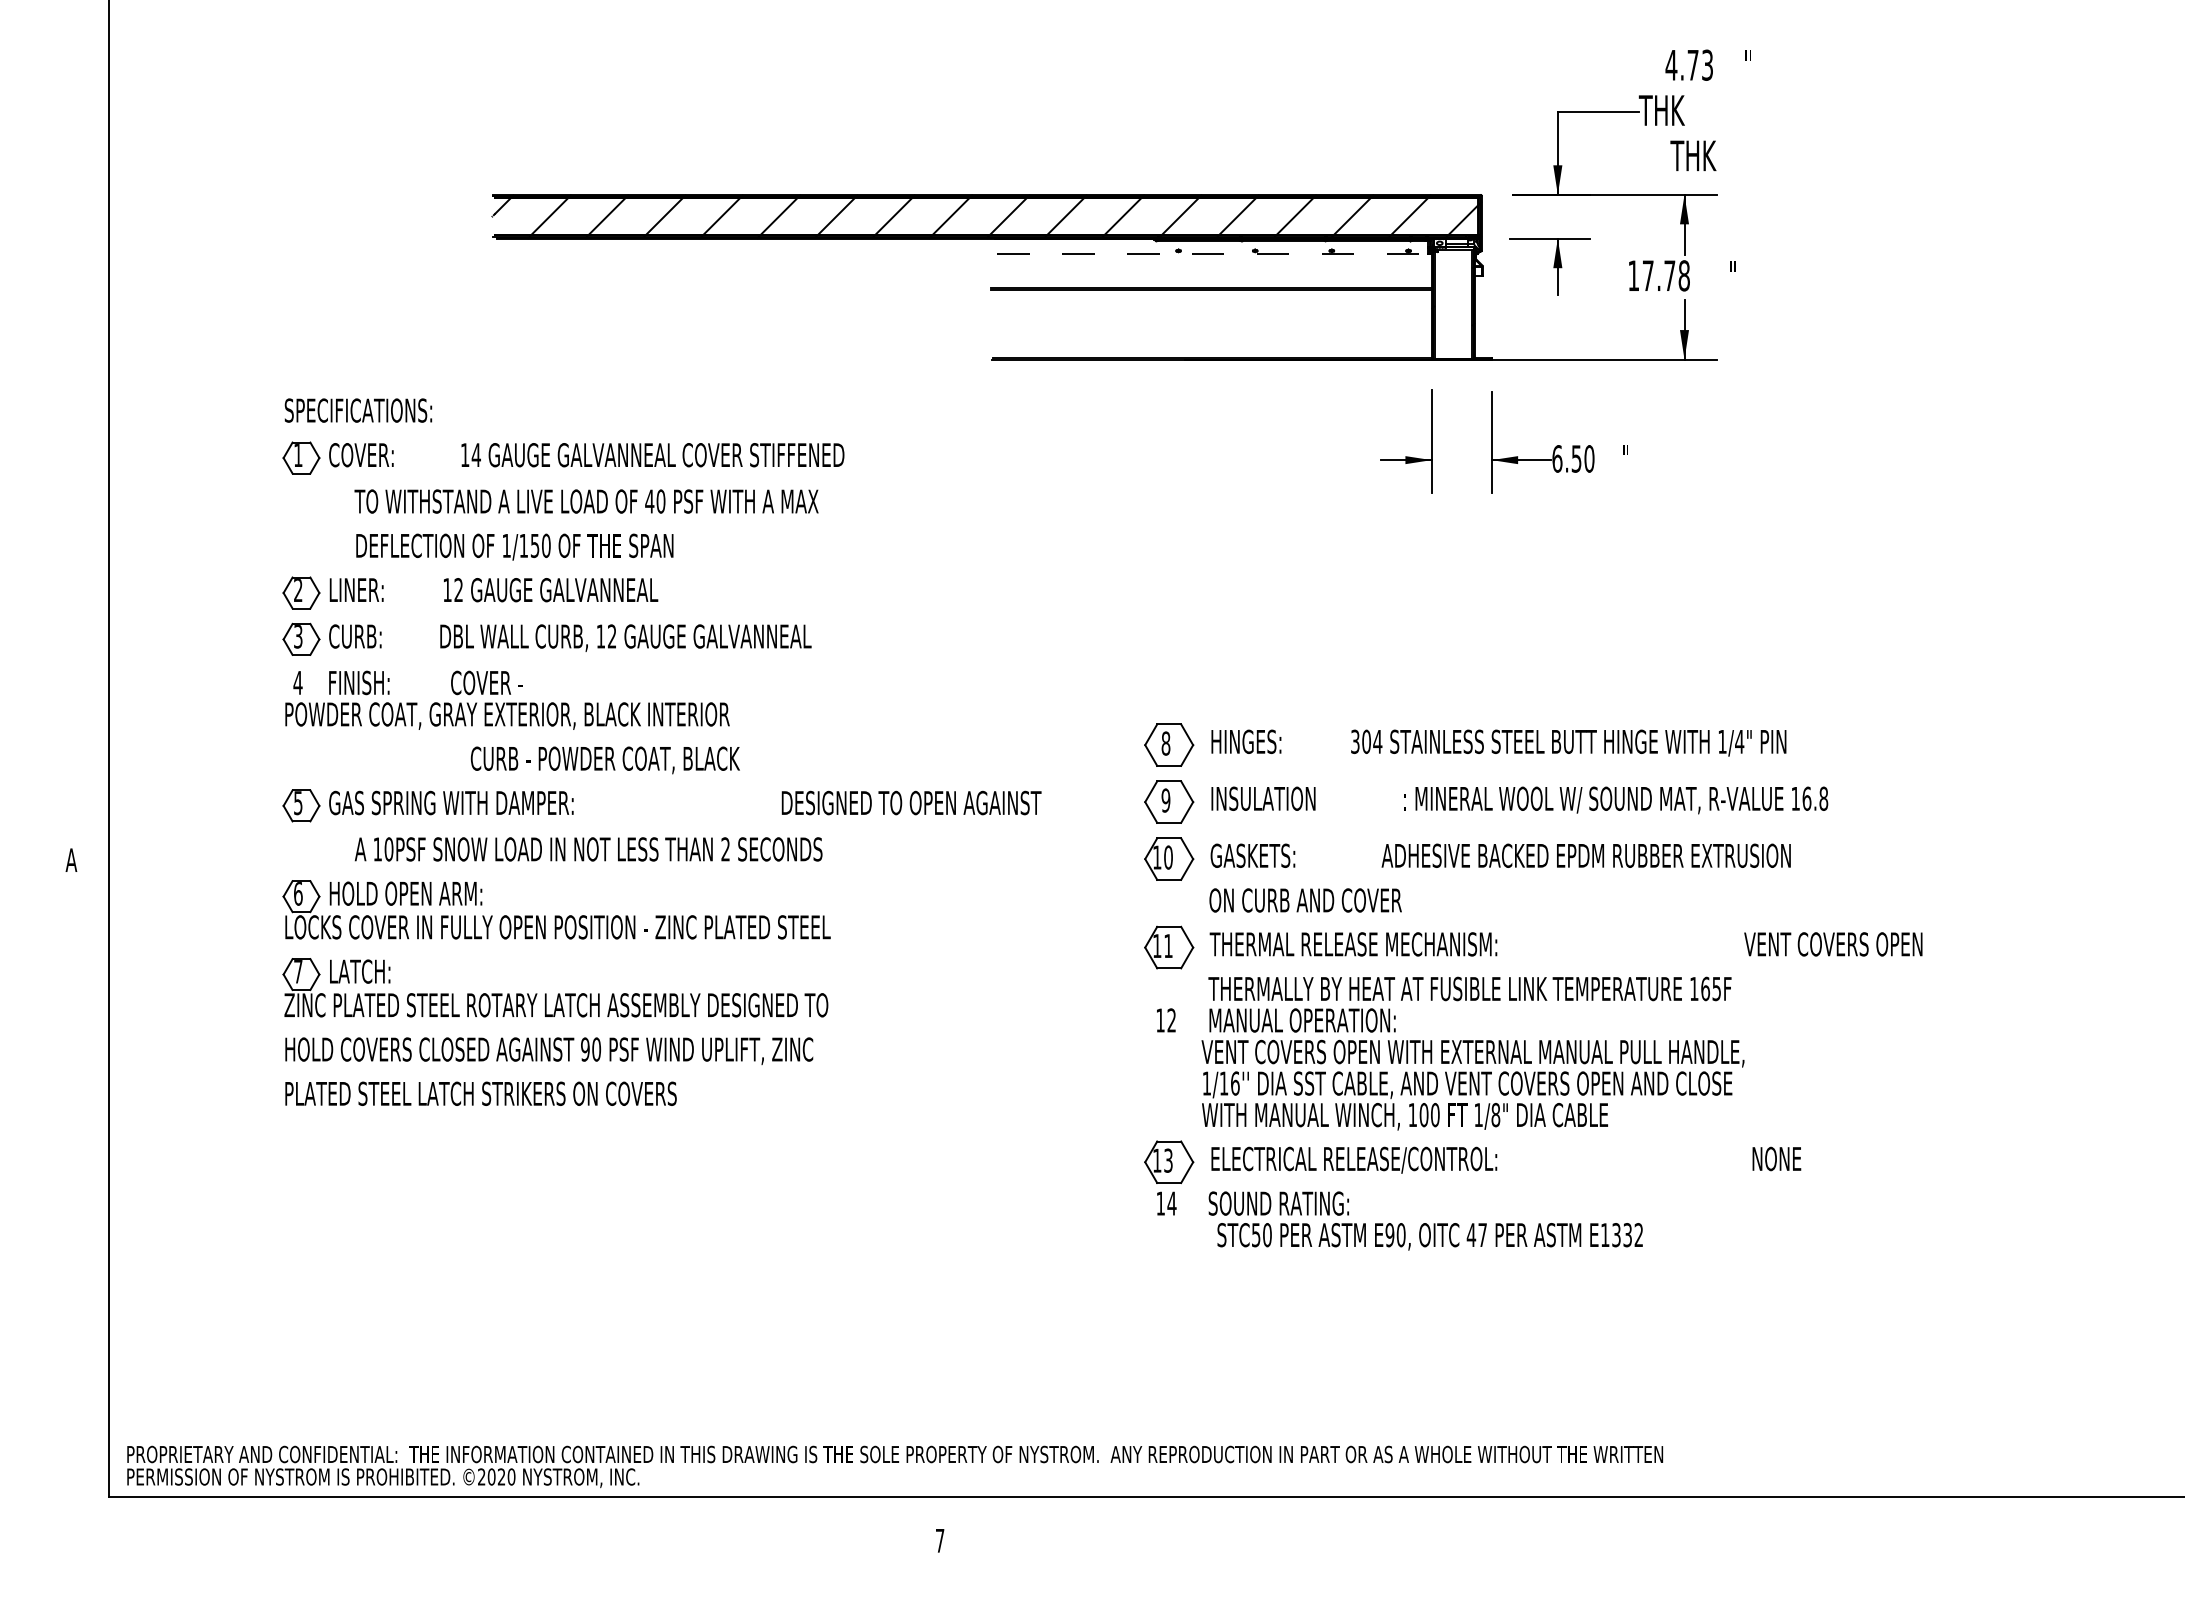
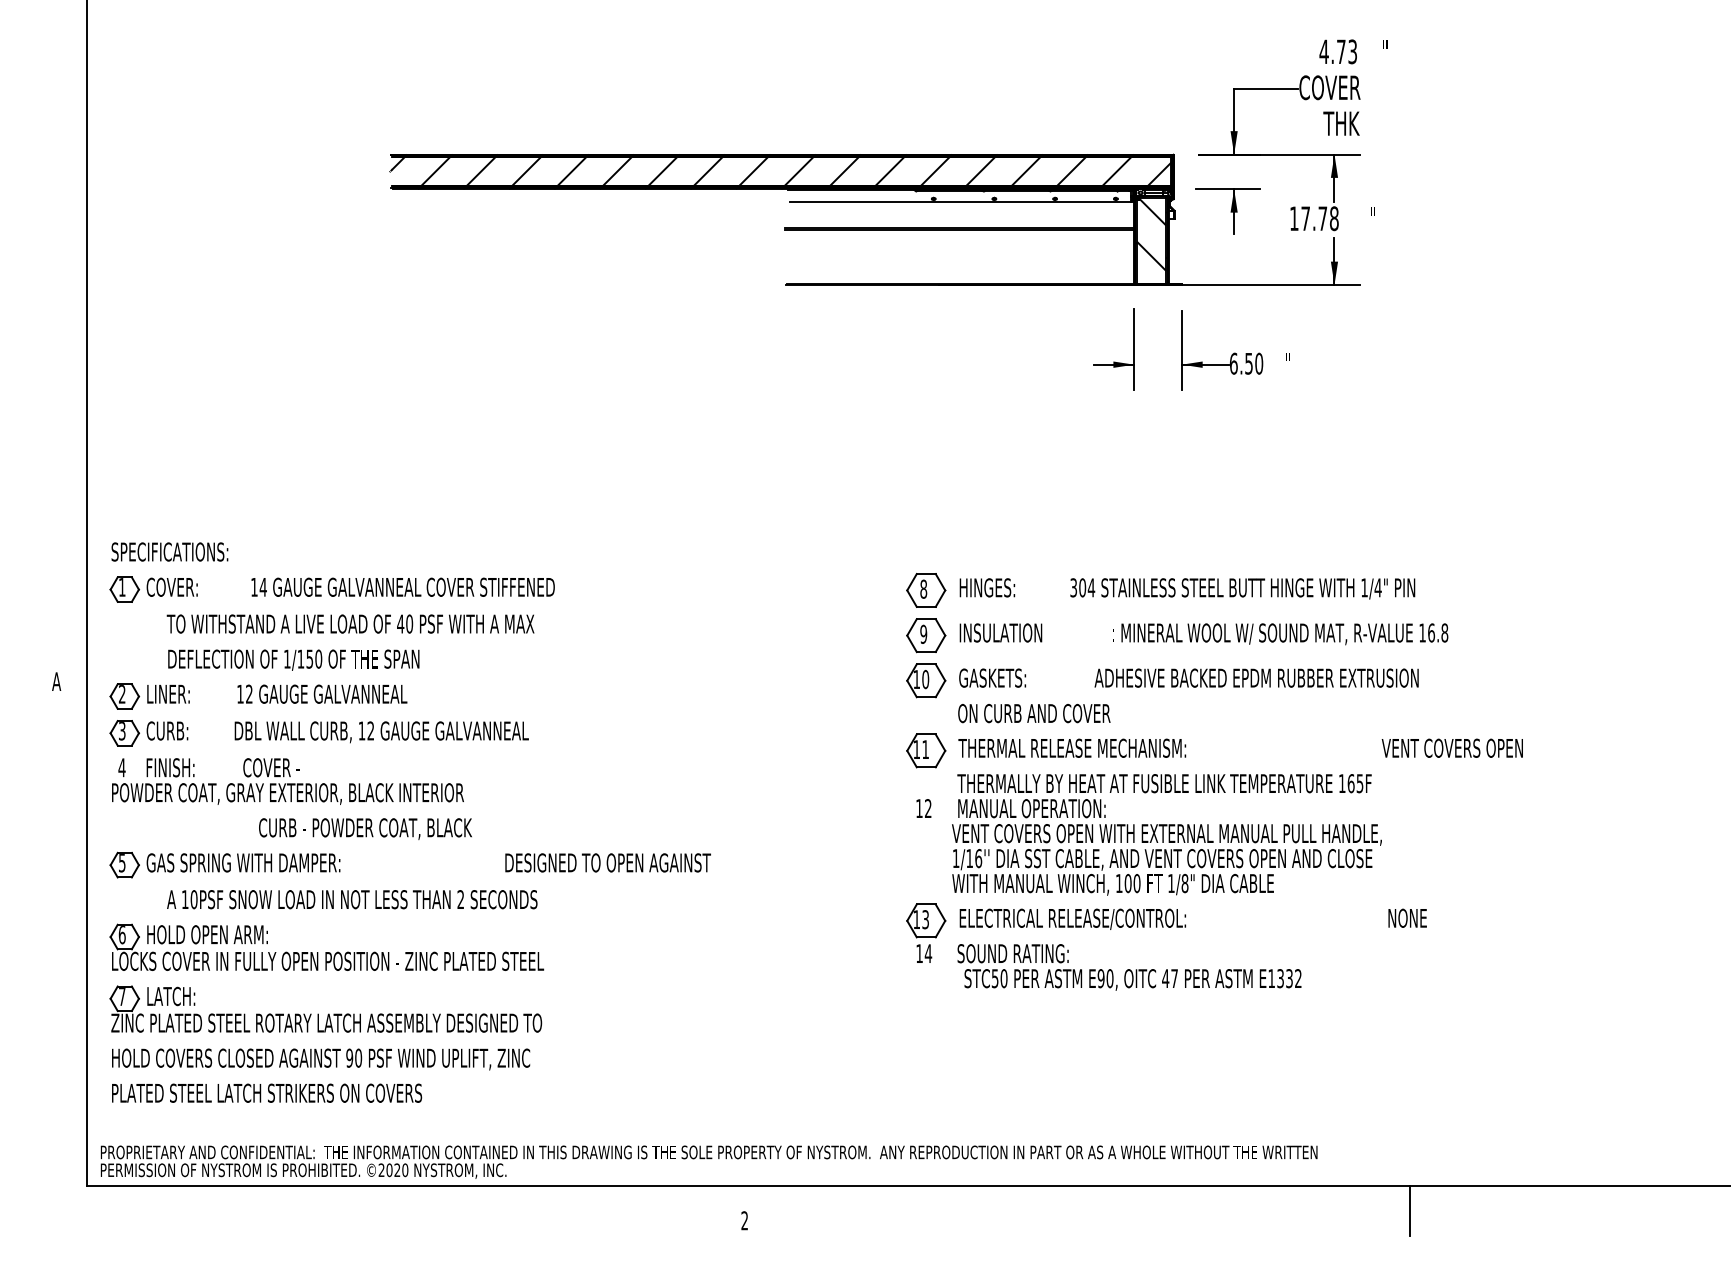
text: (1677, 110) -> (1328, 87), THK -> COVER
line: (1212, 254) -> (960, 201), dashed -> solid
hatch: (1453, 295) -> (1151, 234), added
part: (661, 751) -> (409, 822), moved
line: (1779, 1528) -> (1409, 1211), added
text: (939, 1540) -> (744, 1220), 7 -> 2

